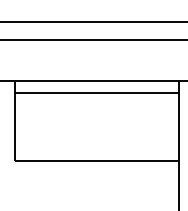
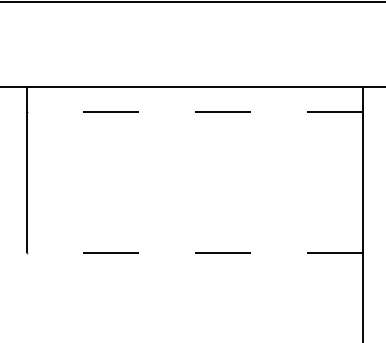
line: (97, 93) -> (196, 112), solid -> dashed
line: (97, 161) -> (196, 252), solid -> dashed

